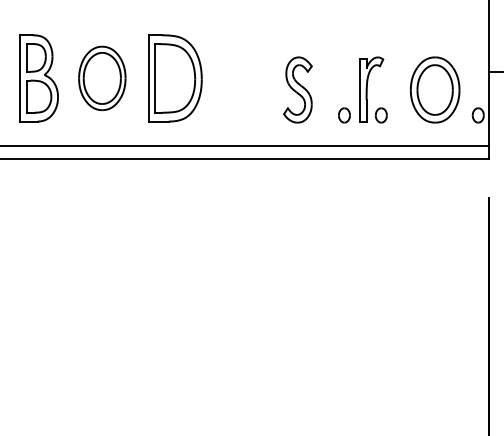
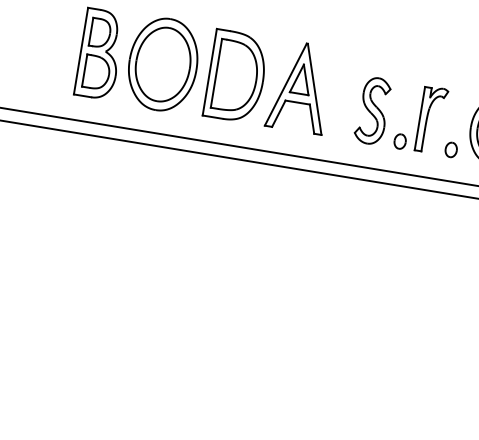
part: (102, 78) -> (163, 64), size x1.43
part: (238, 78) -> (299, 87), added
part: (297, 89) -> (372, 110), moved
part: (381, 115) -> (451, 150), moved

